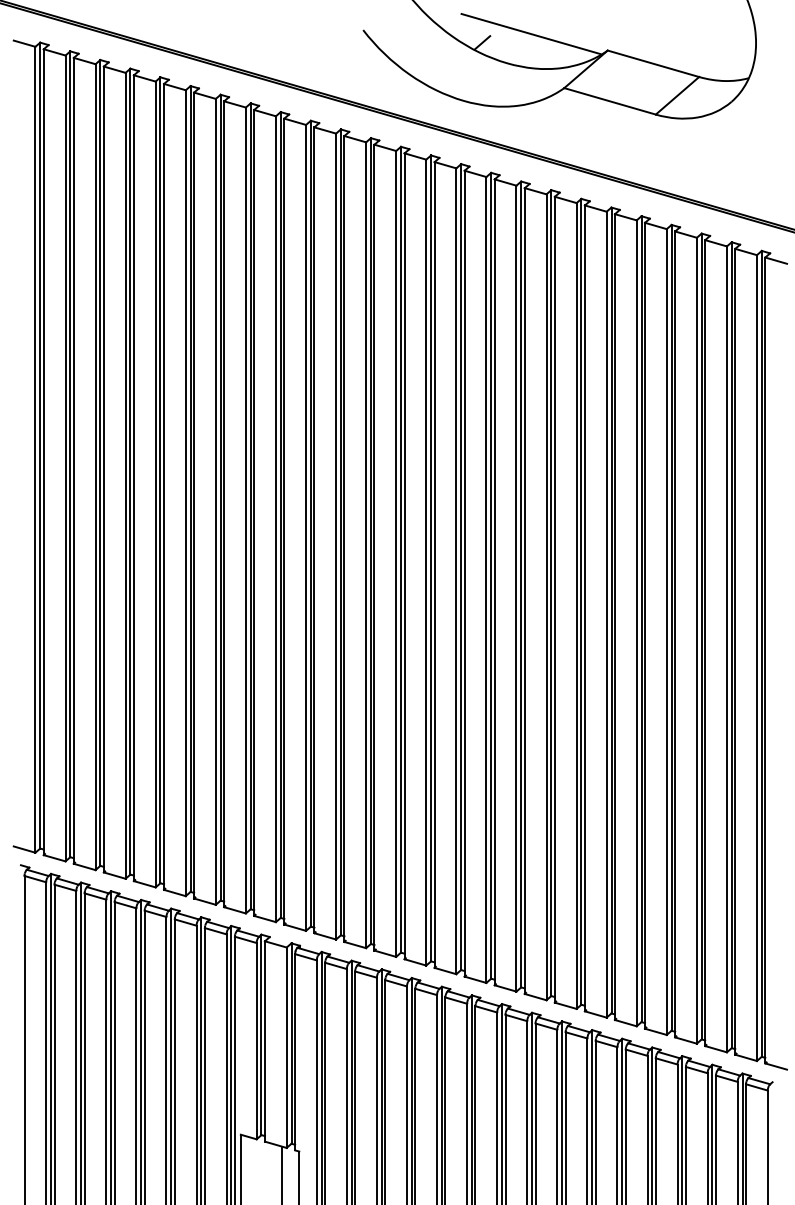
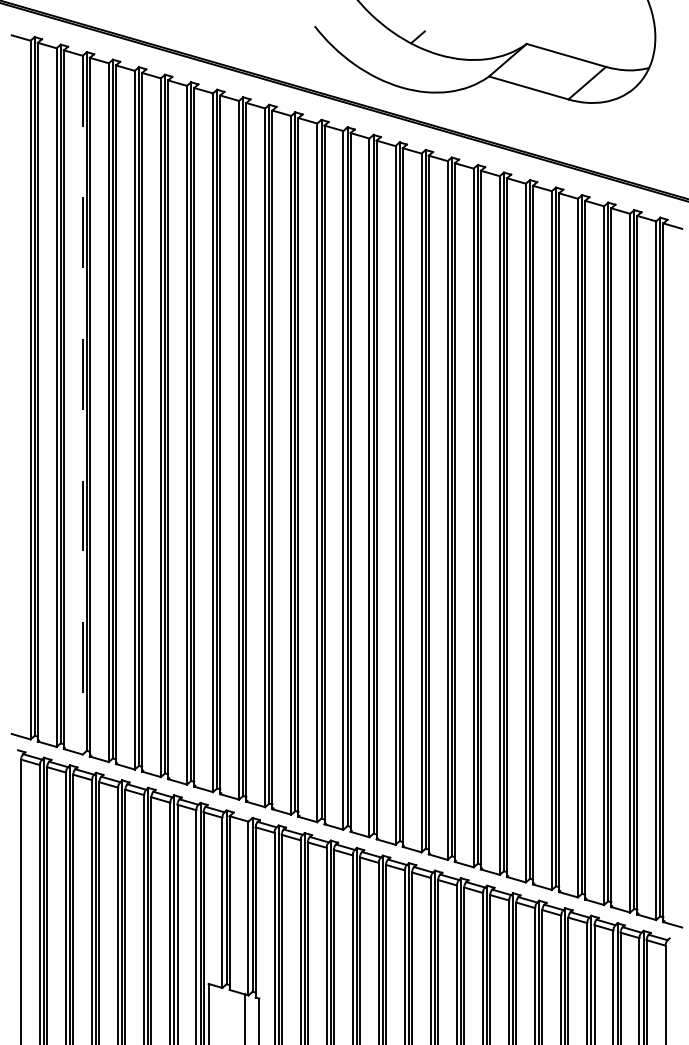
line: (530, 33) -> (459, 29), removed
line: (95, 467) -> (82, 405), solid -> dashed

